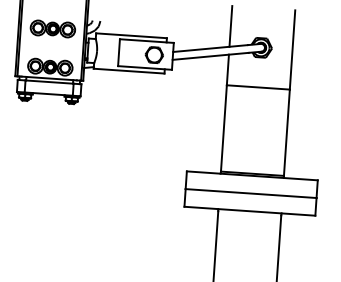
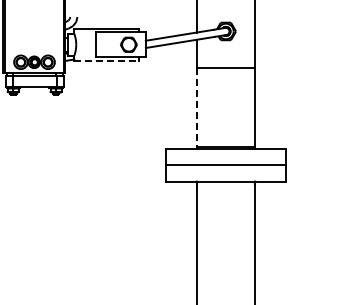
part: (52, 28) -> (34, 26), removed
line: (129, 71) -> (107, 61), solid -> dashed
line: (224, 128) -> (197, 107), solid -> dashed

